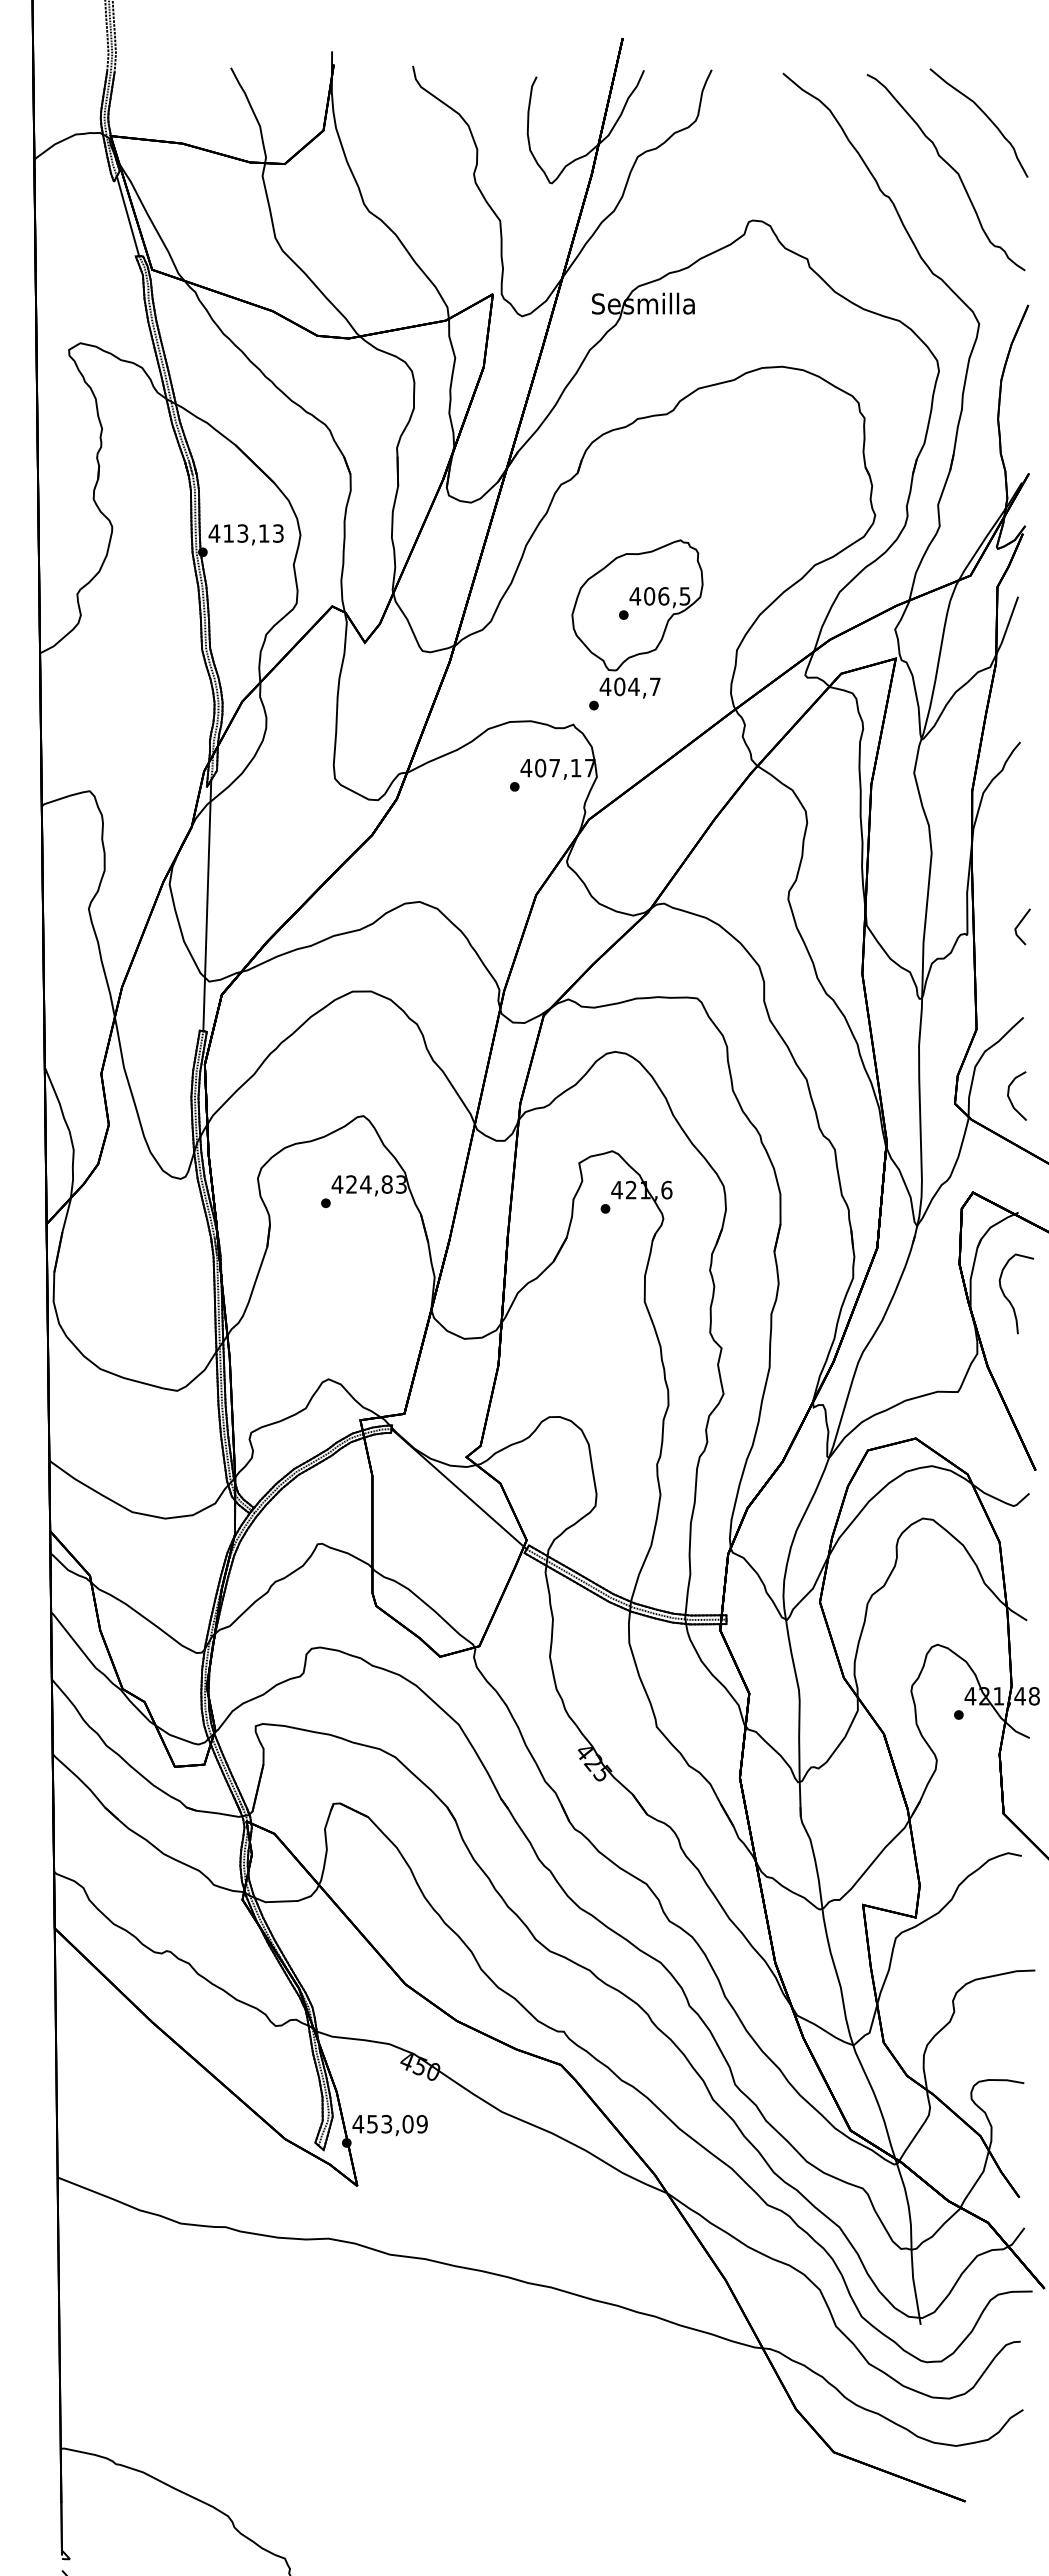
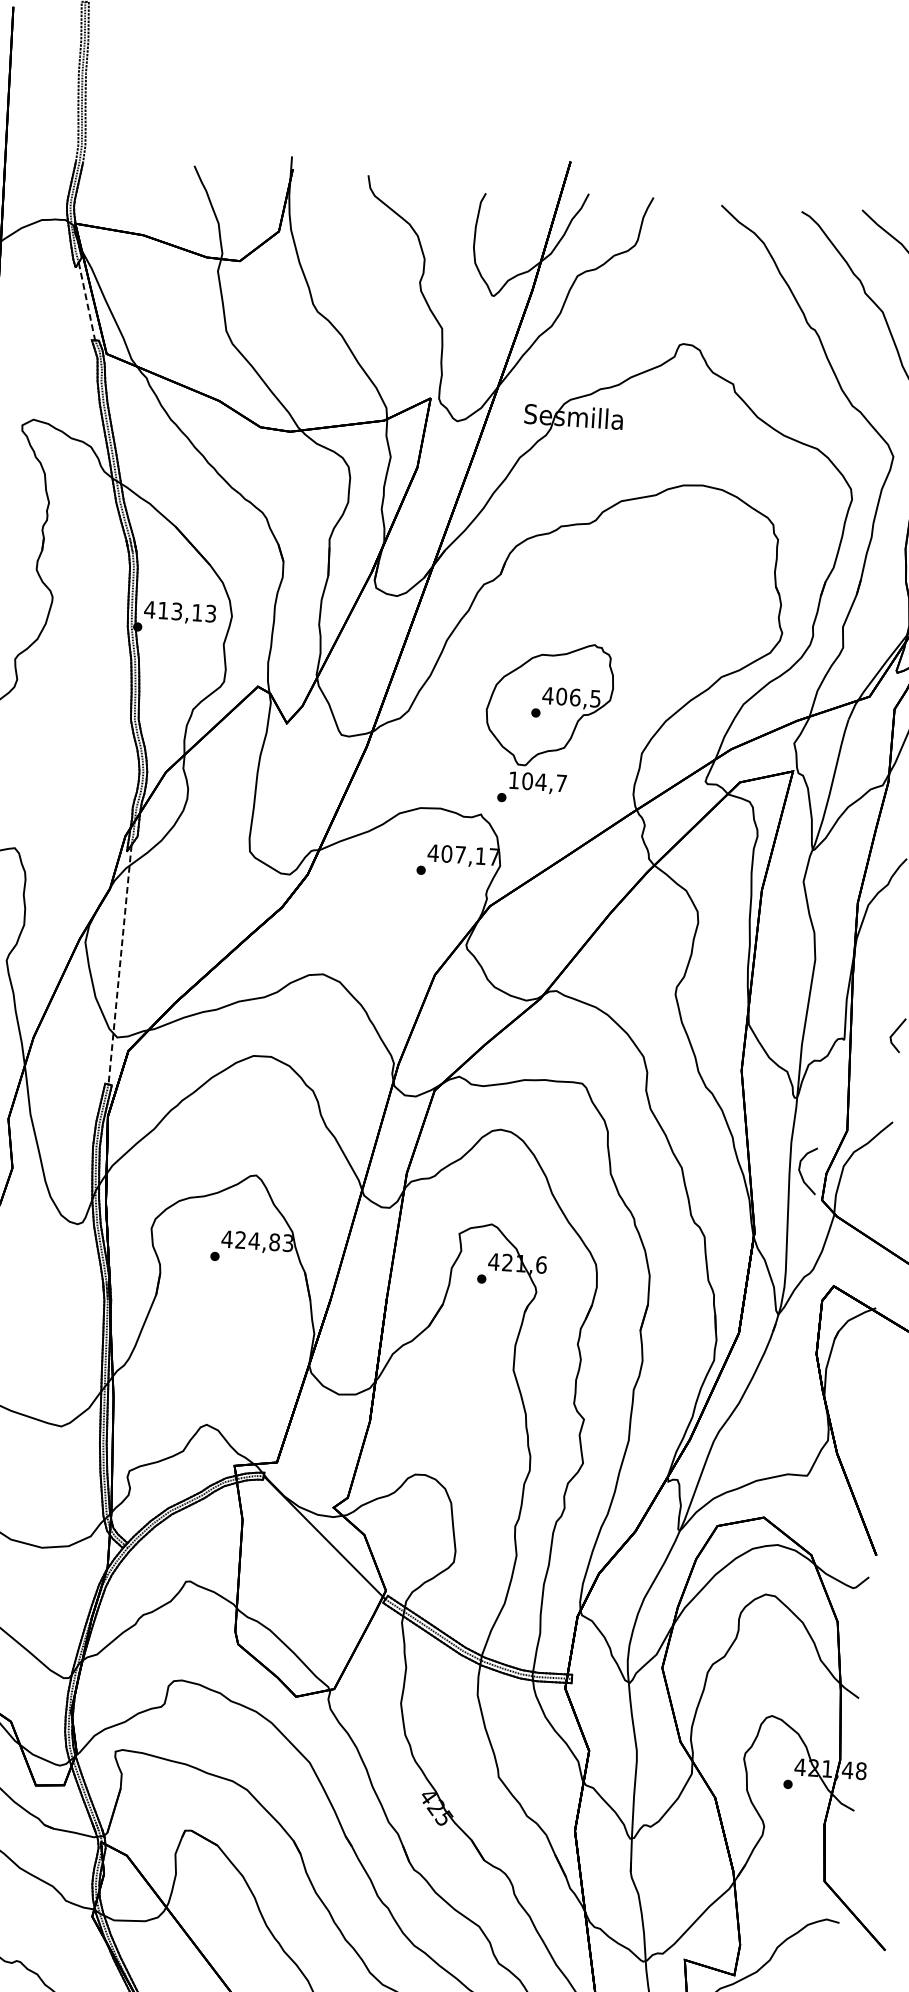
line: (128, 216) -> (87, 301), solid -> dashed
text: (605, 686) -> (514, 780), 404,7 -> 104,7
line: (207, 905) -> (120, 964), solid -> dashed
curve: (1010, 1098) -> (801, 1172), moved
curve: (1008, 1298) -> (861, 1389), removed

